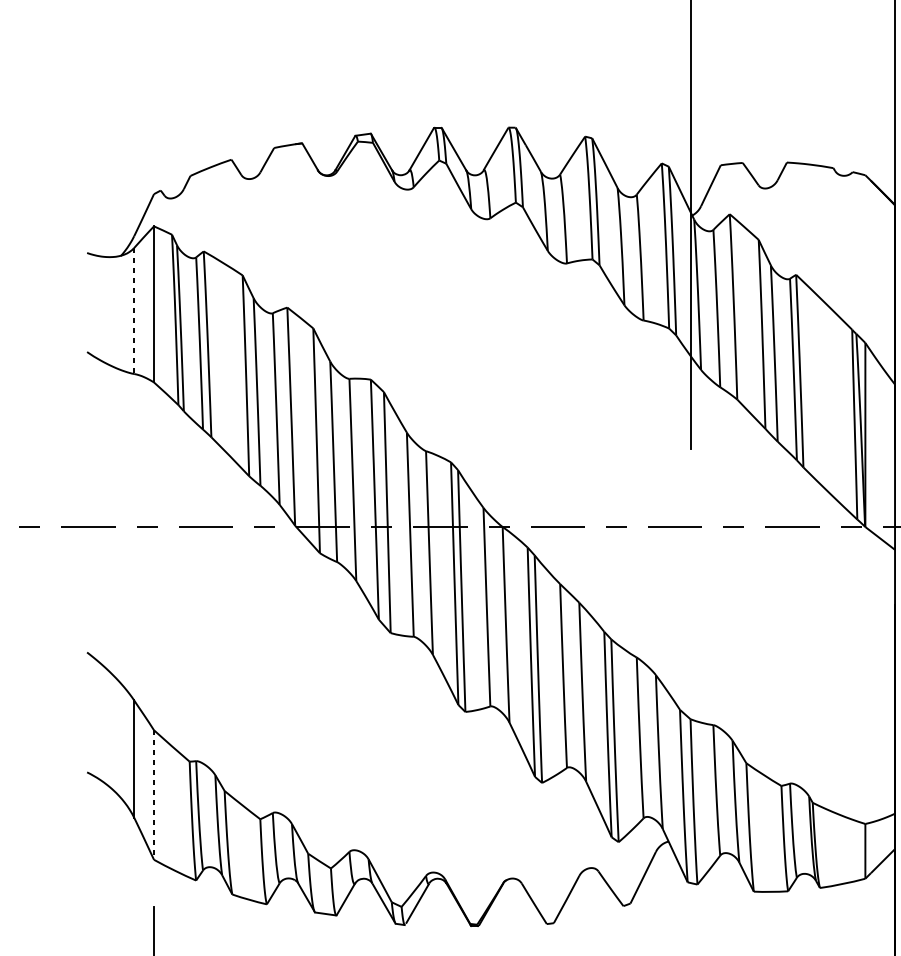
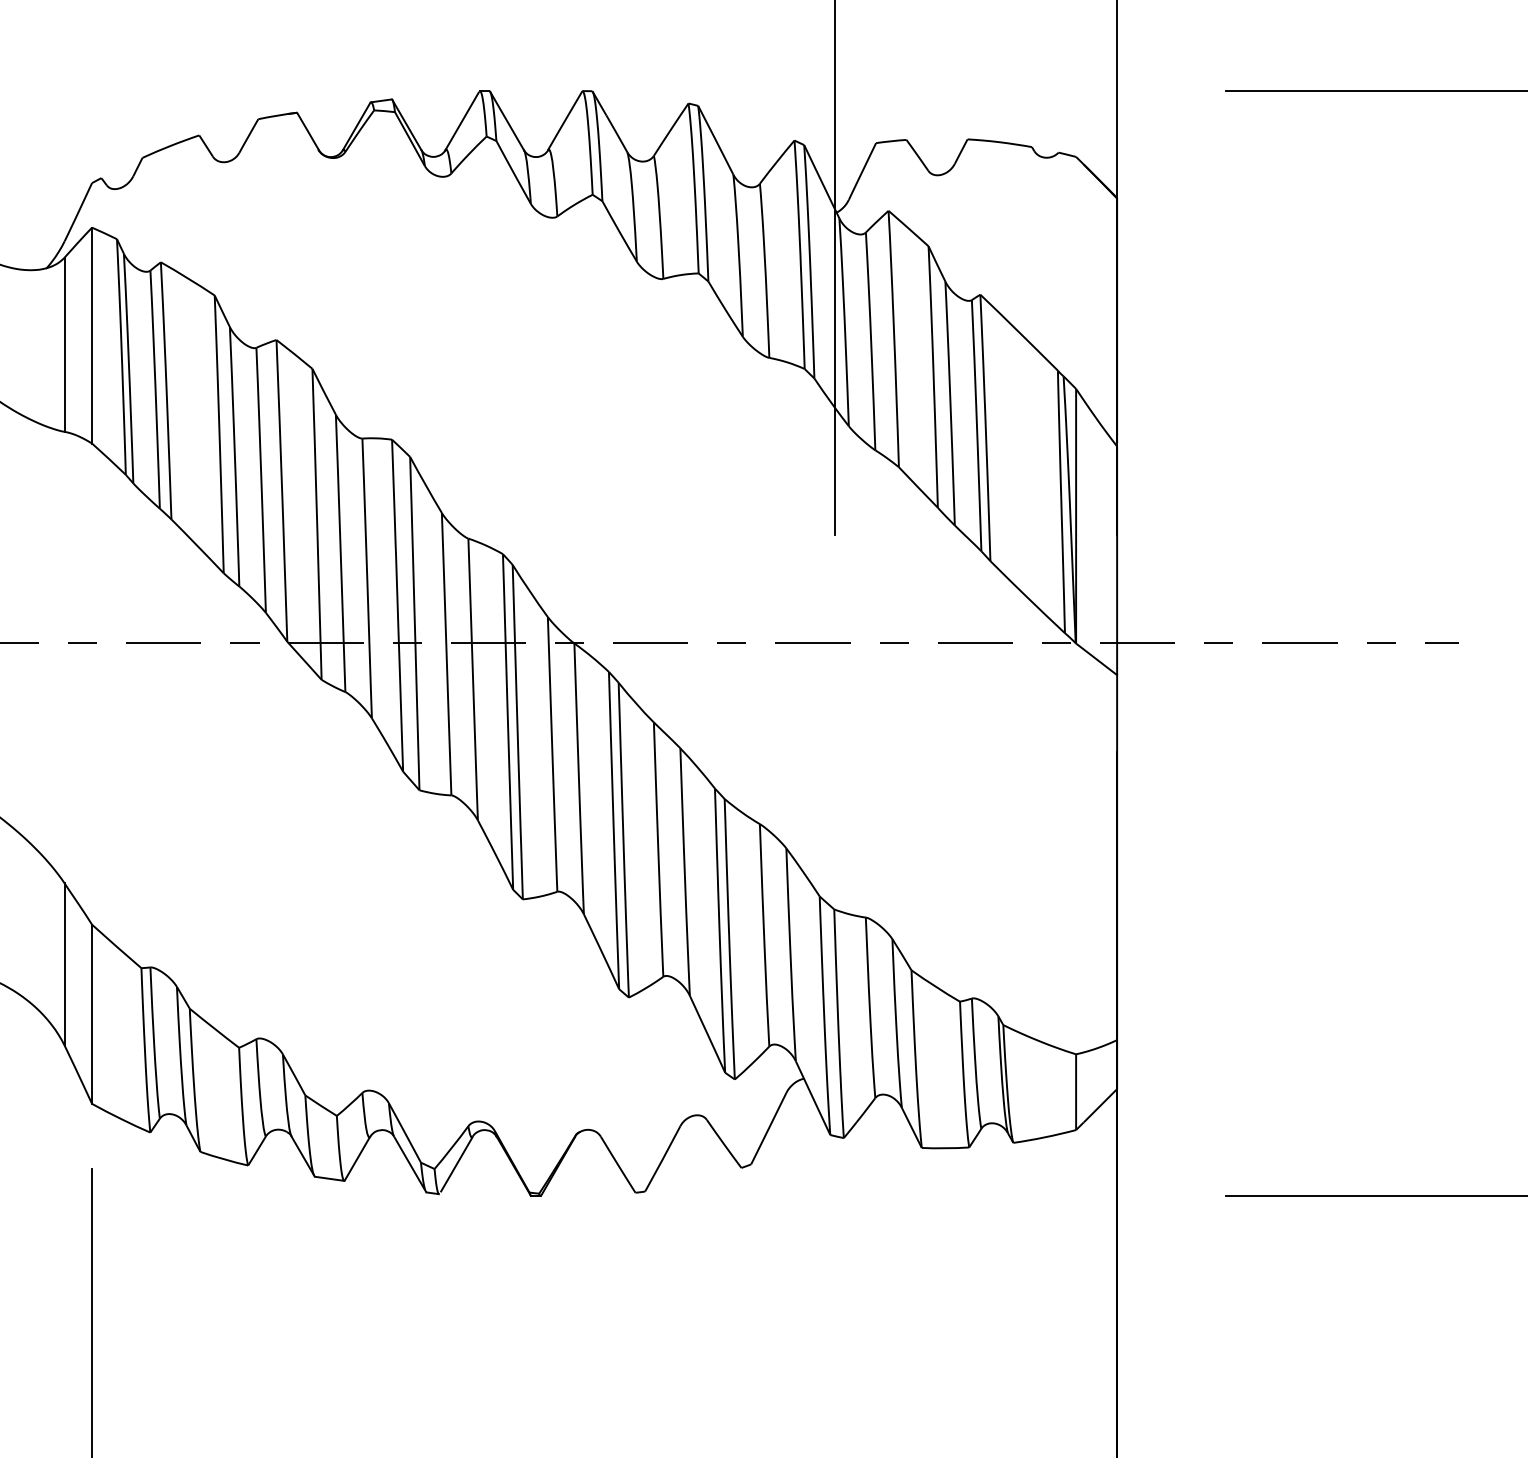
line: (134, 311) -> (64, 345), dashed -> solid
line: (154, 795) -> (92, 1014), dashed -> solid

